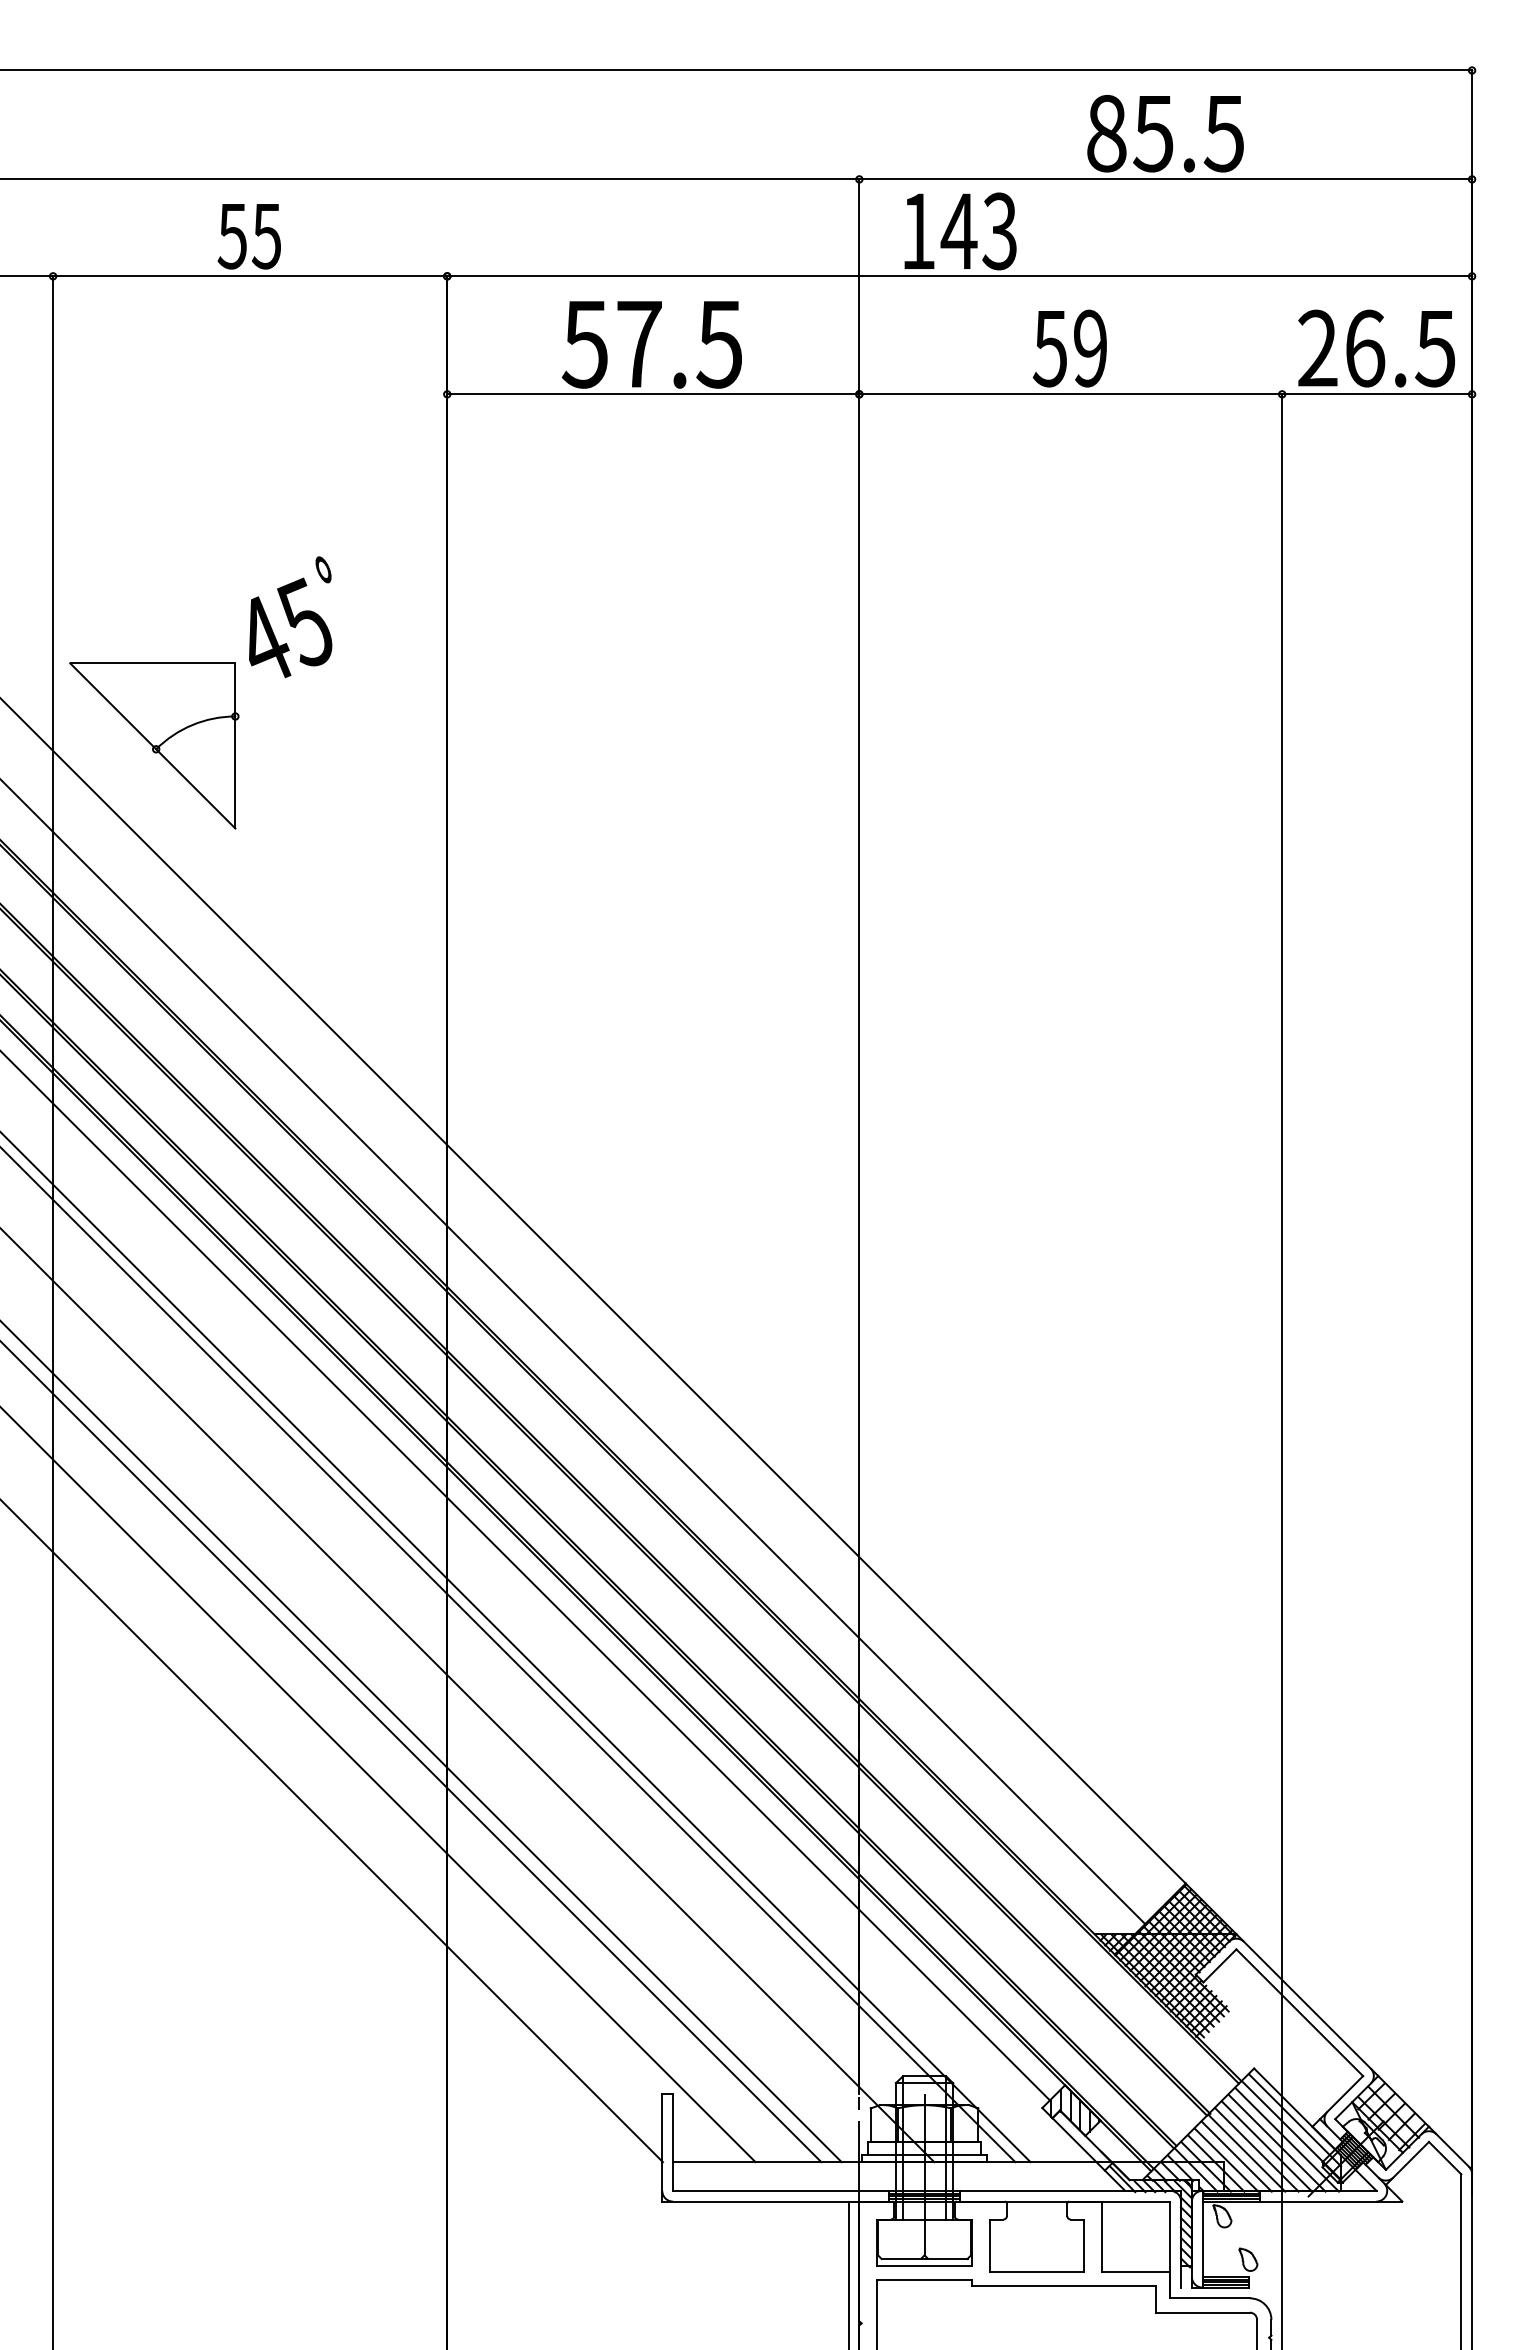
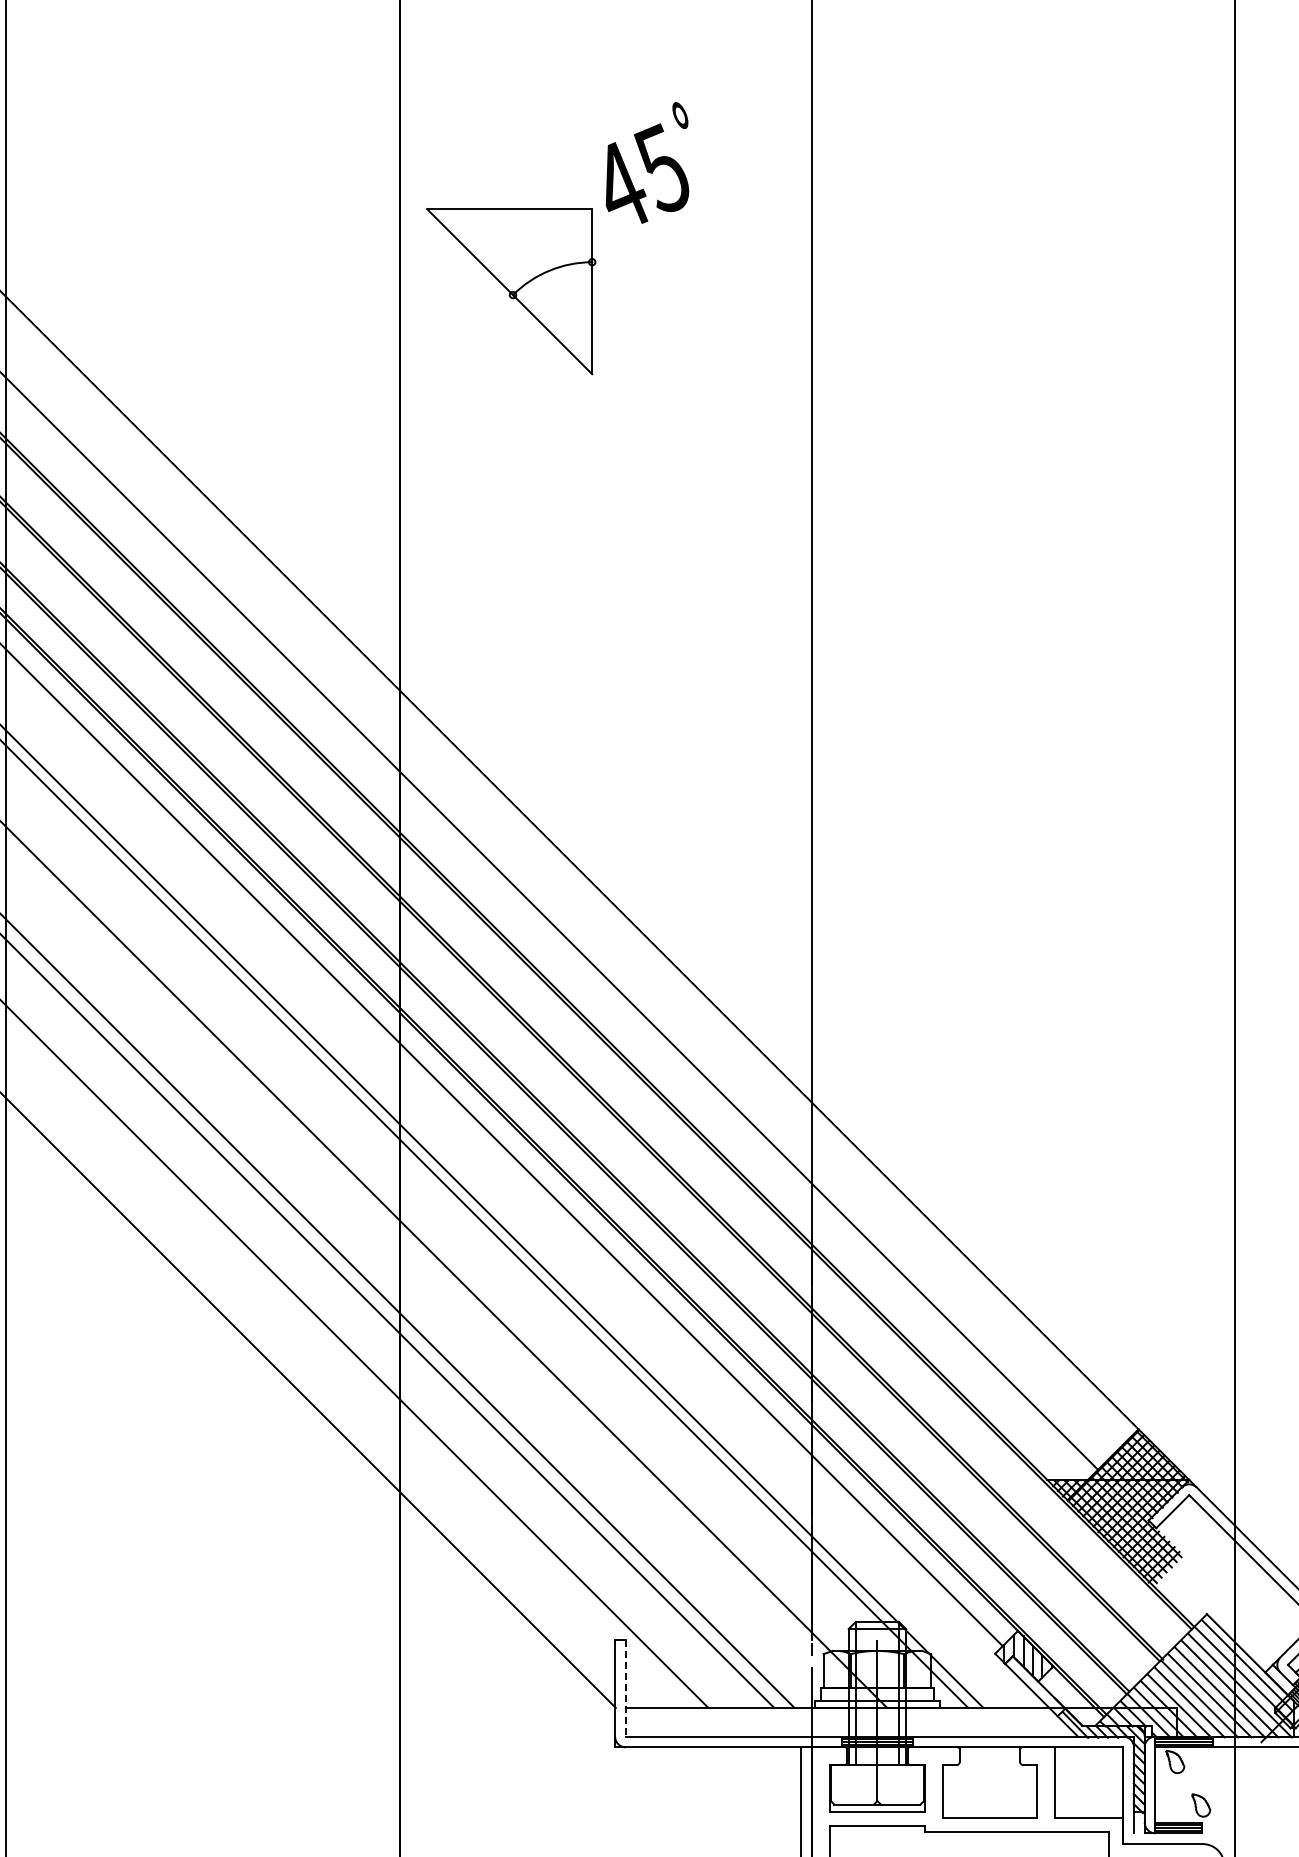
part: (200, 692) -> (557, 238), moved
line: (673, 2142) -> (626, 1688), solid -> dashed

